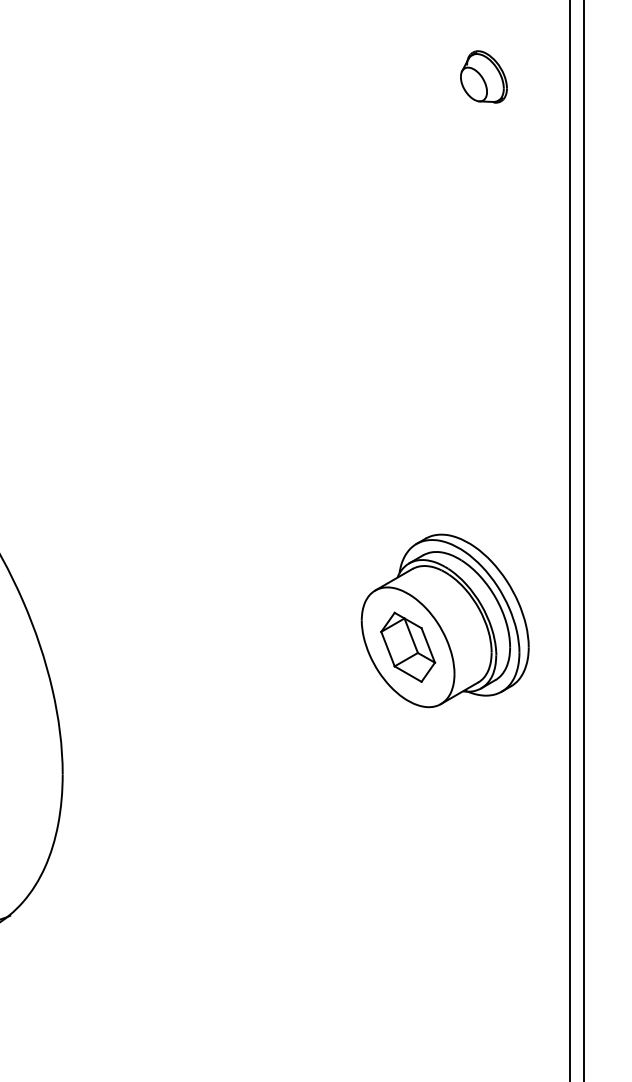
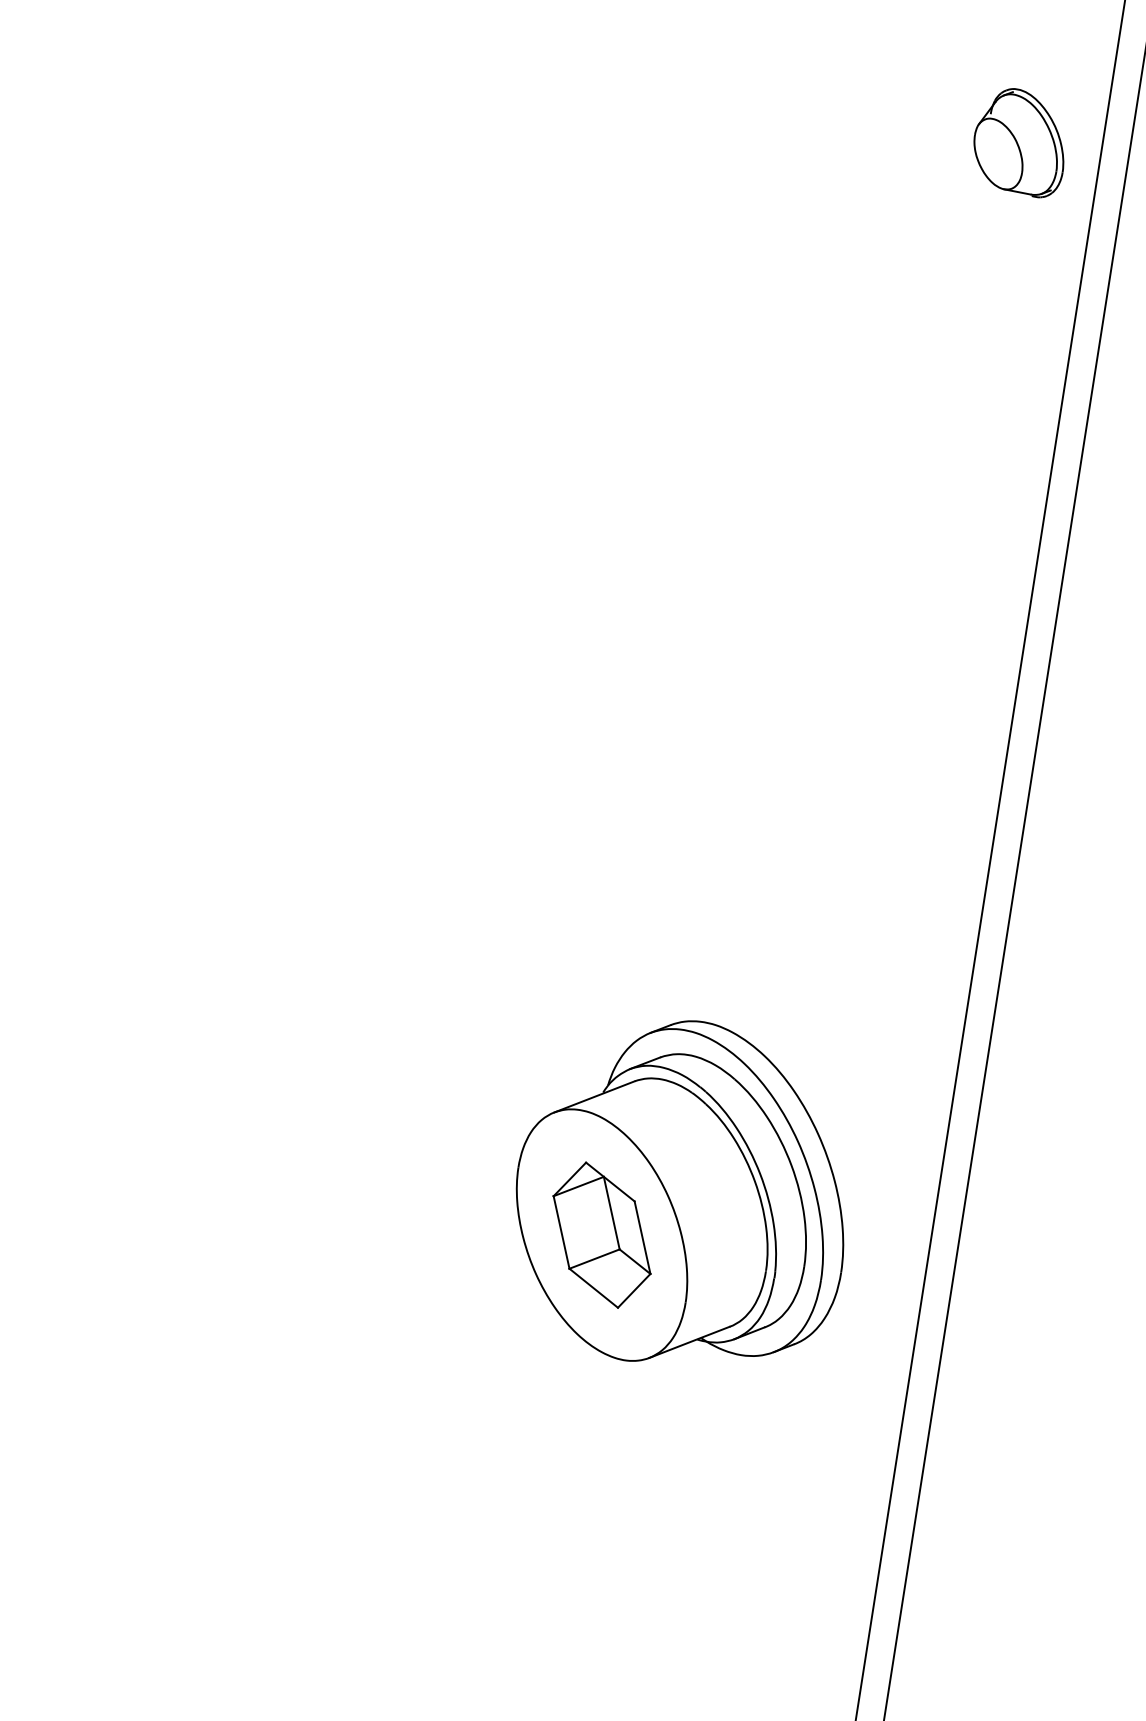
part: (483, 76) -> (1019, 141), moved

